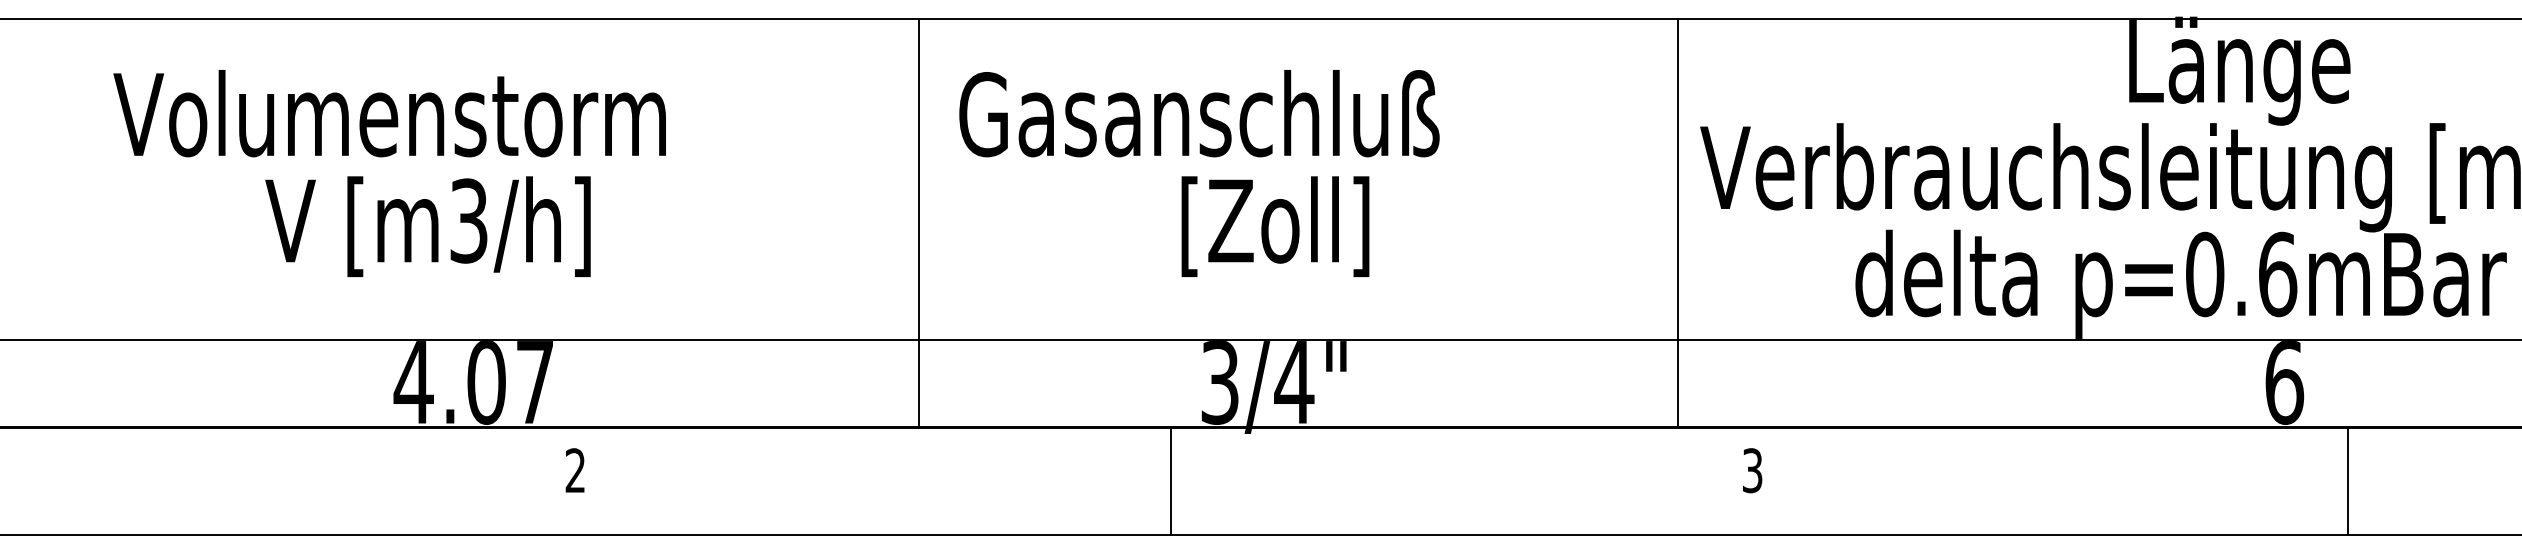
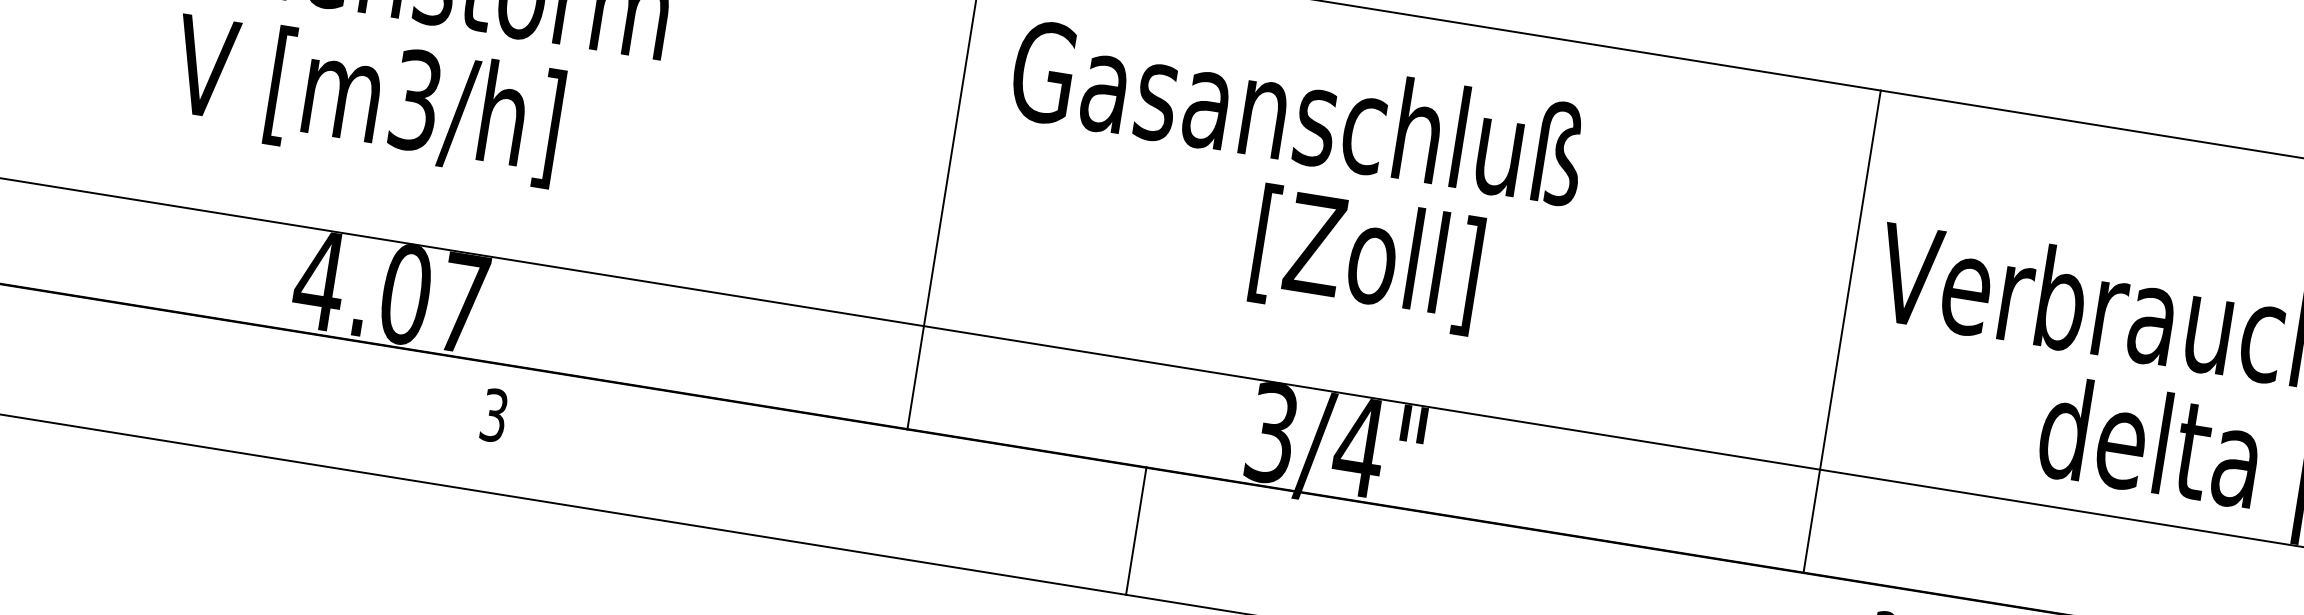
text: (575, 470) -> (494, 415), 2 -> 3
line: (1170, 481) -> (1135, 531), moved

